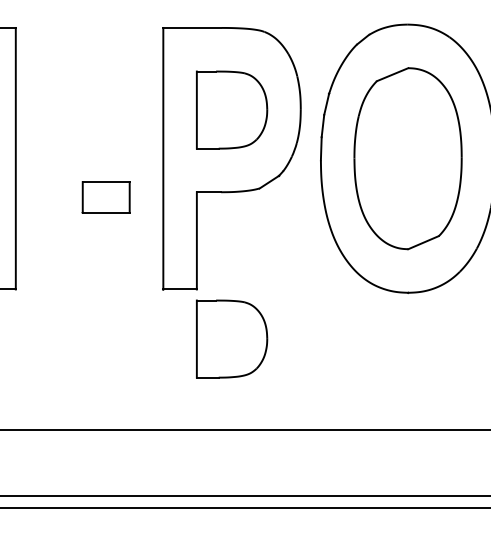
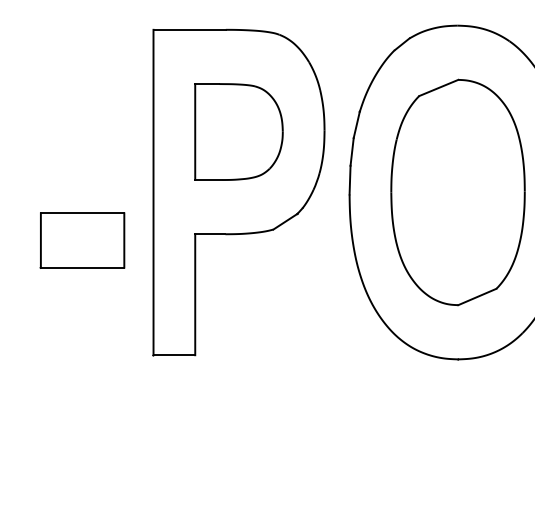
part: (105, 197) -> (81, 240), size x1.43
part: (232, 338) -> (239, 416), removed

